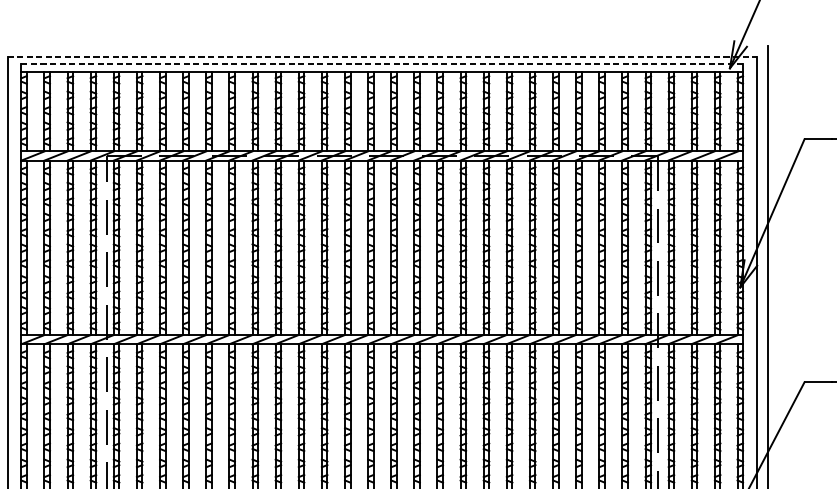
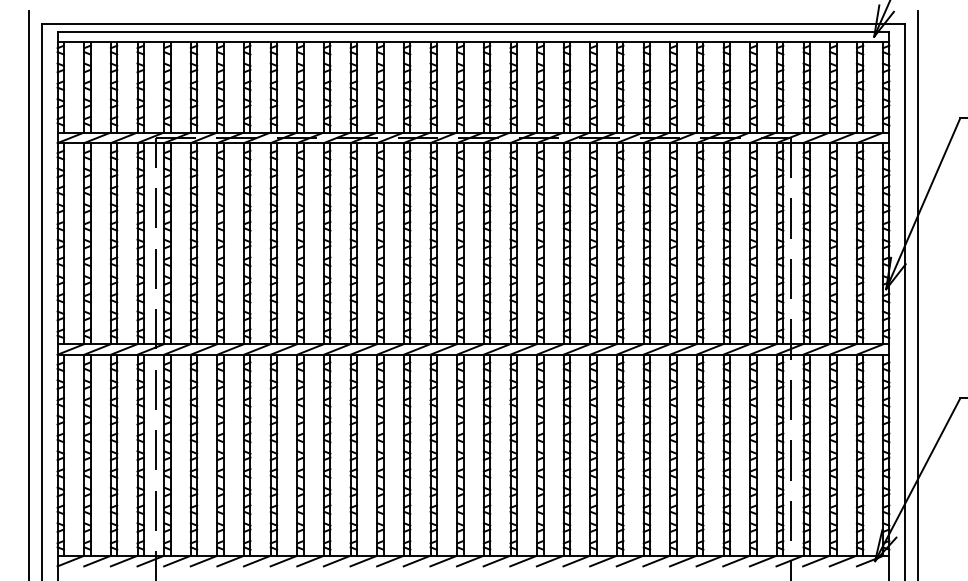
line: (382, 56) -> (473, 23), dashed -> solid
line: (382, 64) -> (473, 32), dashed -> solid

